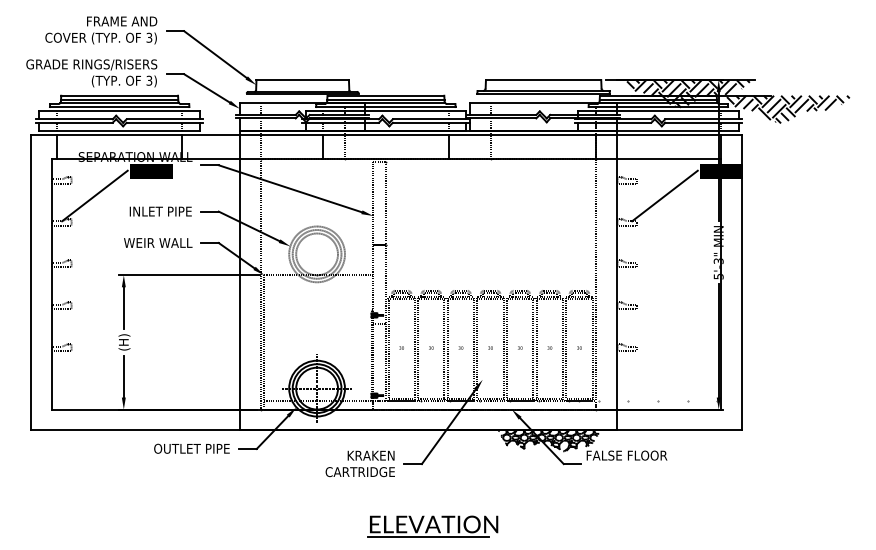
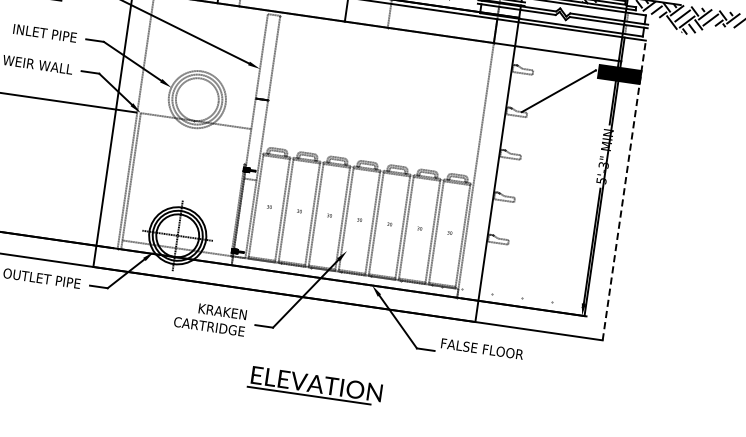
line: (742, 282) -> (624, 190), solid -> dashed
hatch: (548, 440) -> (404, 322), removed
part: (432, 526) -> (314, 385), moved

